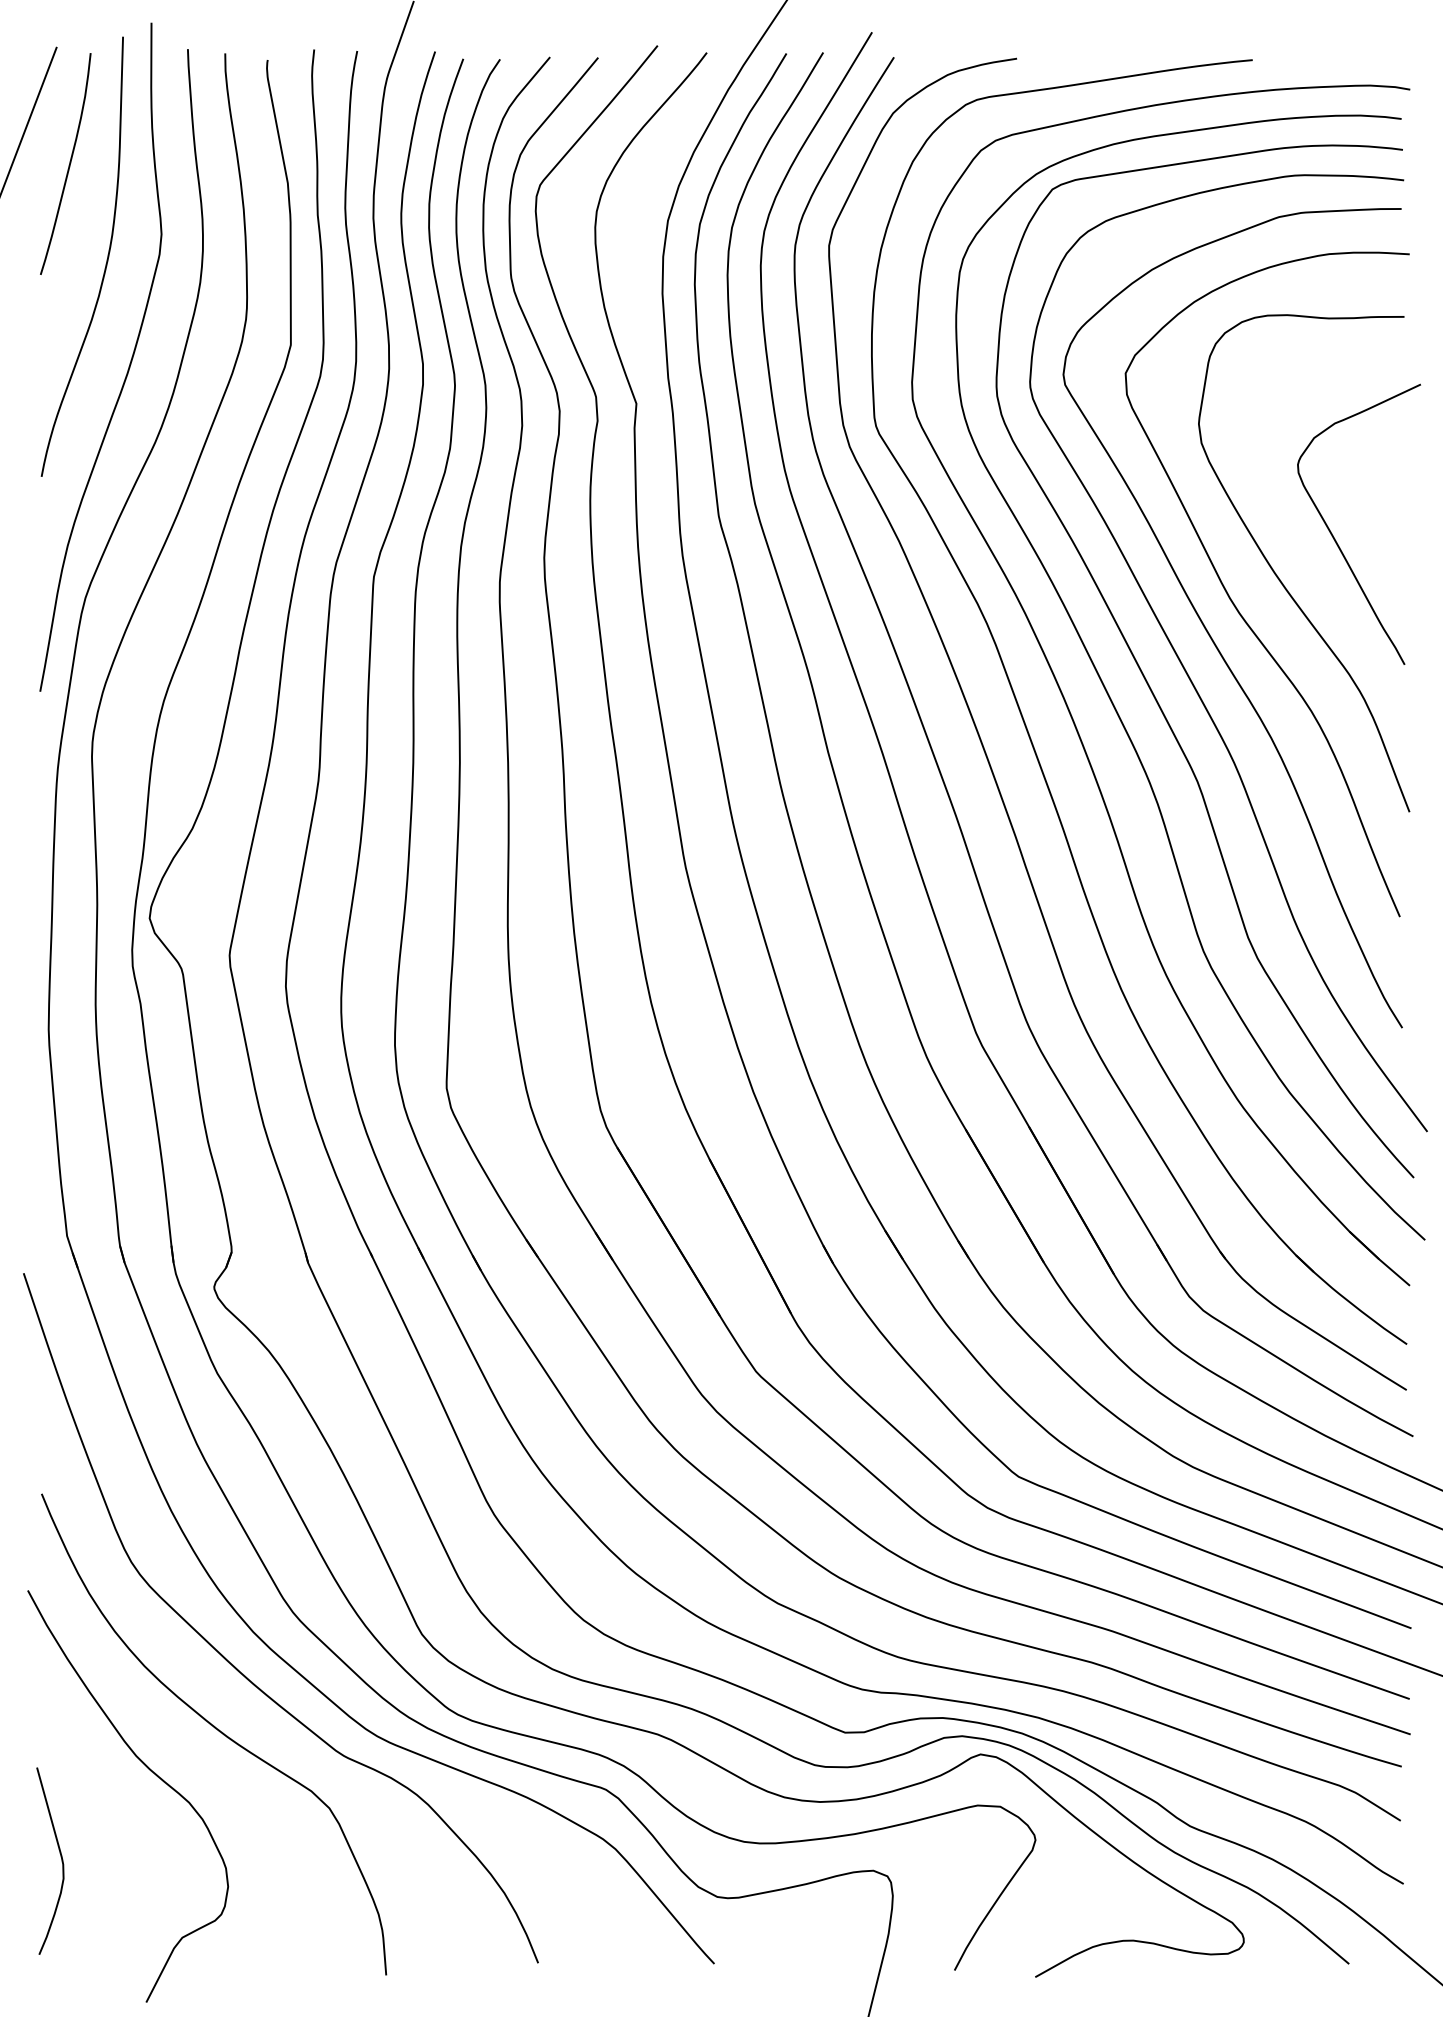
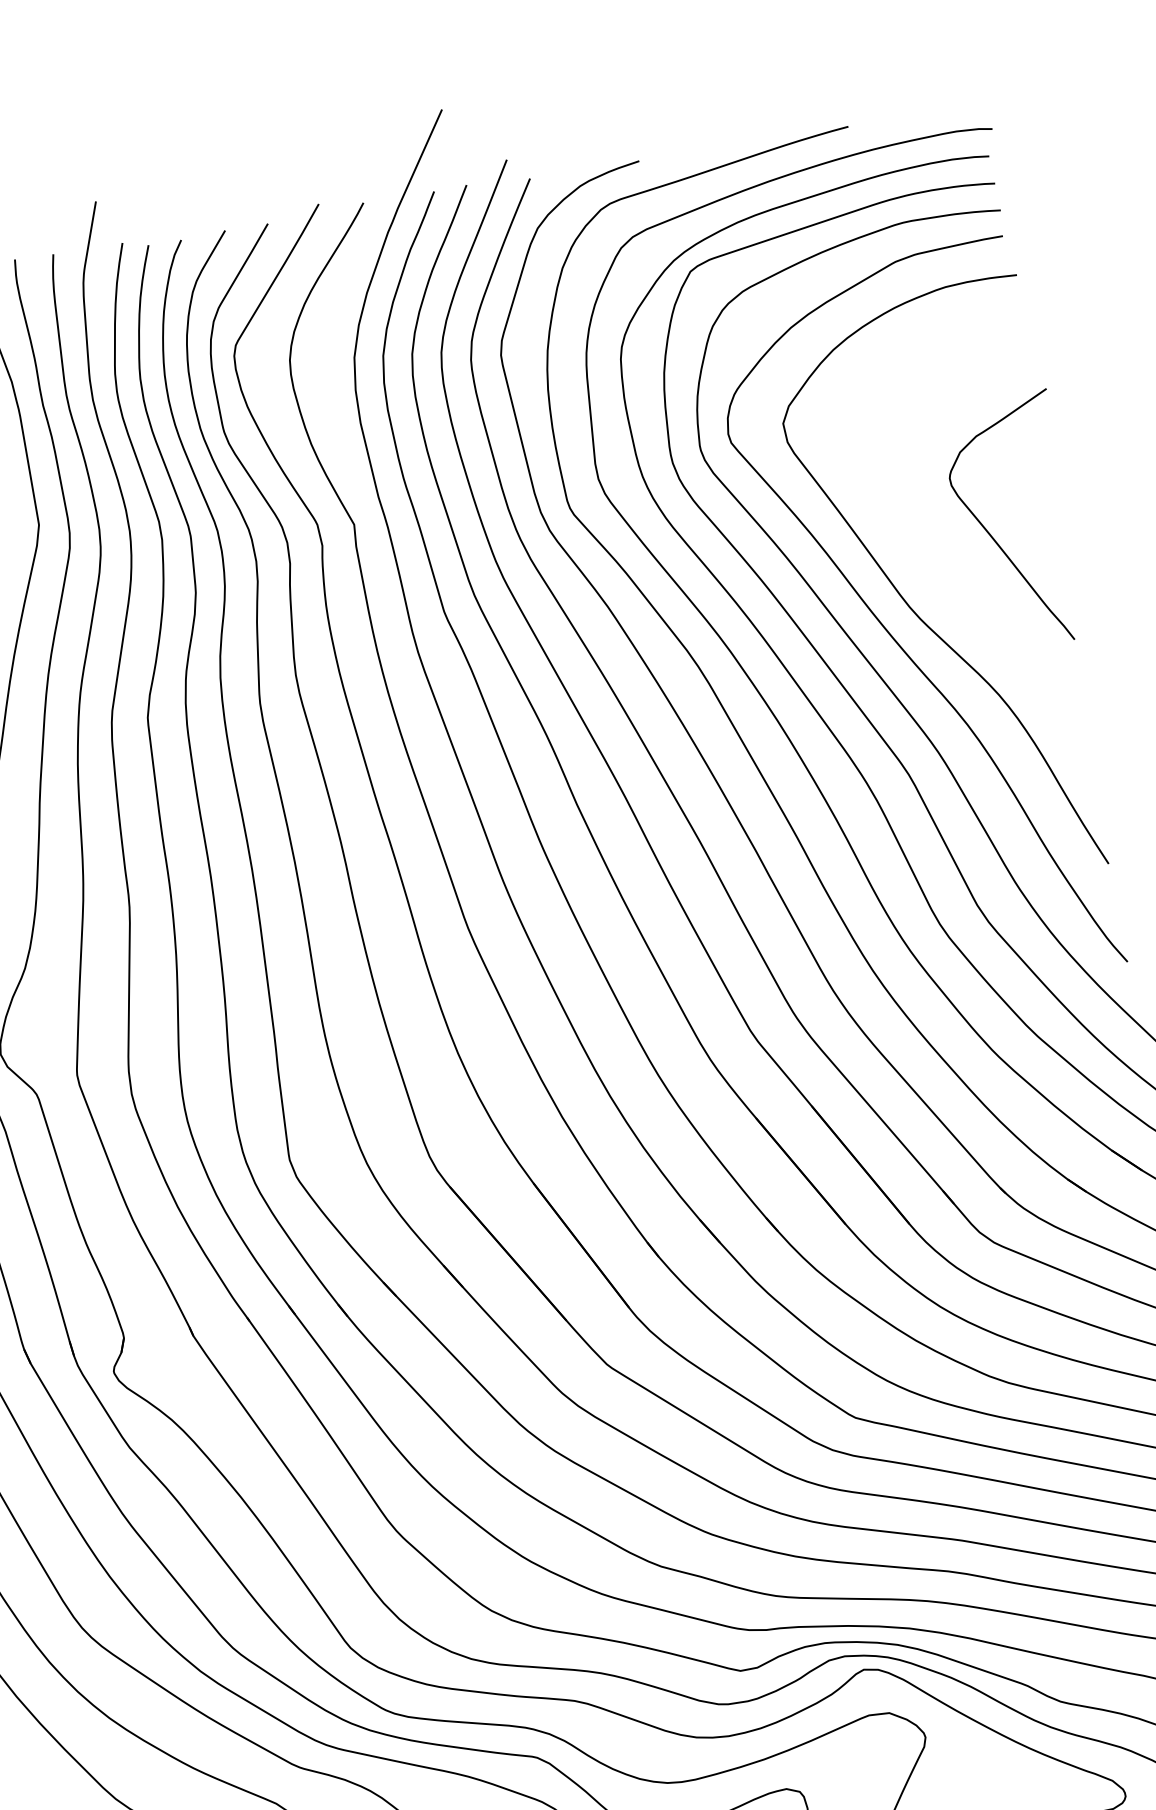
curve: (1281, 580) -> (952, 583), removed

